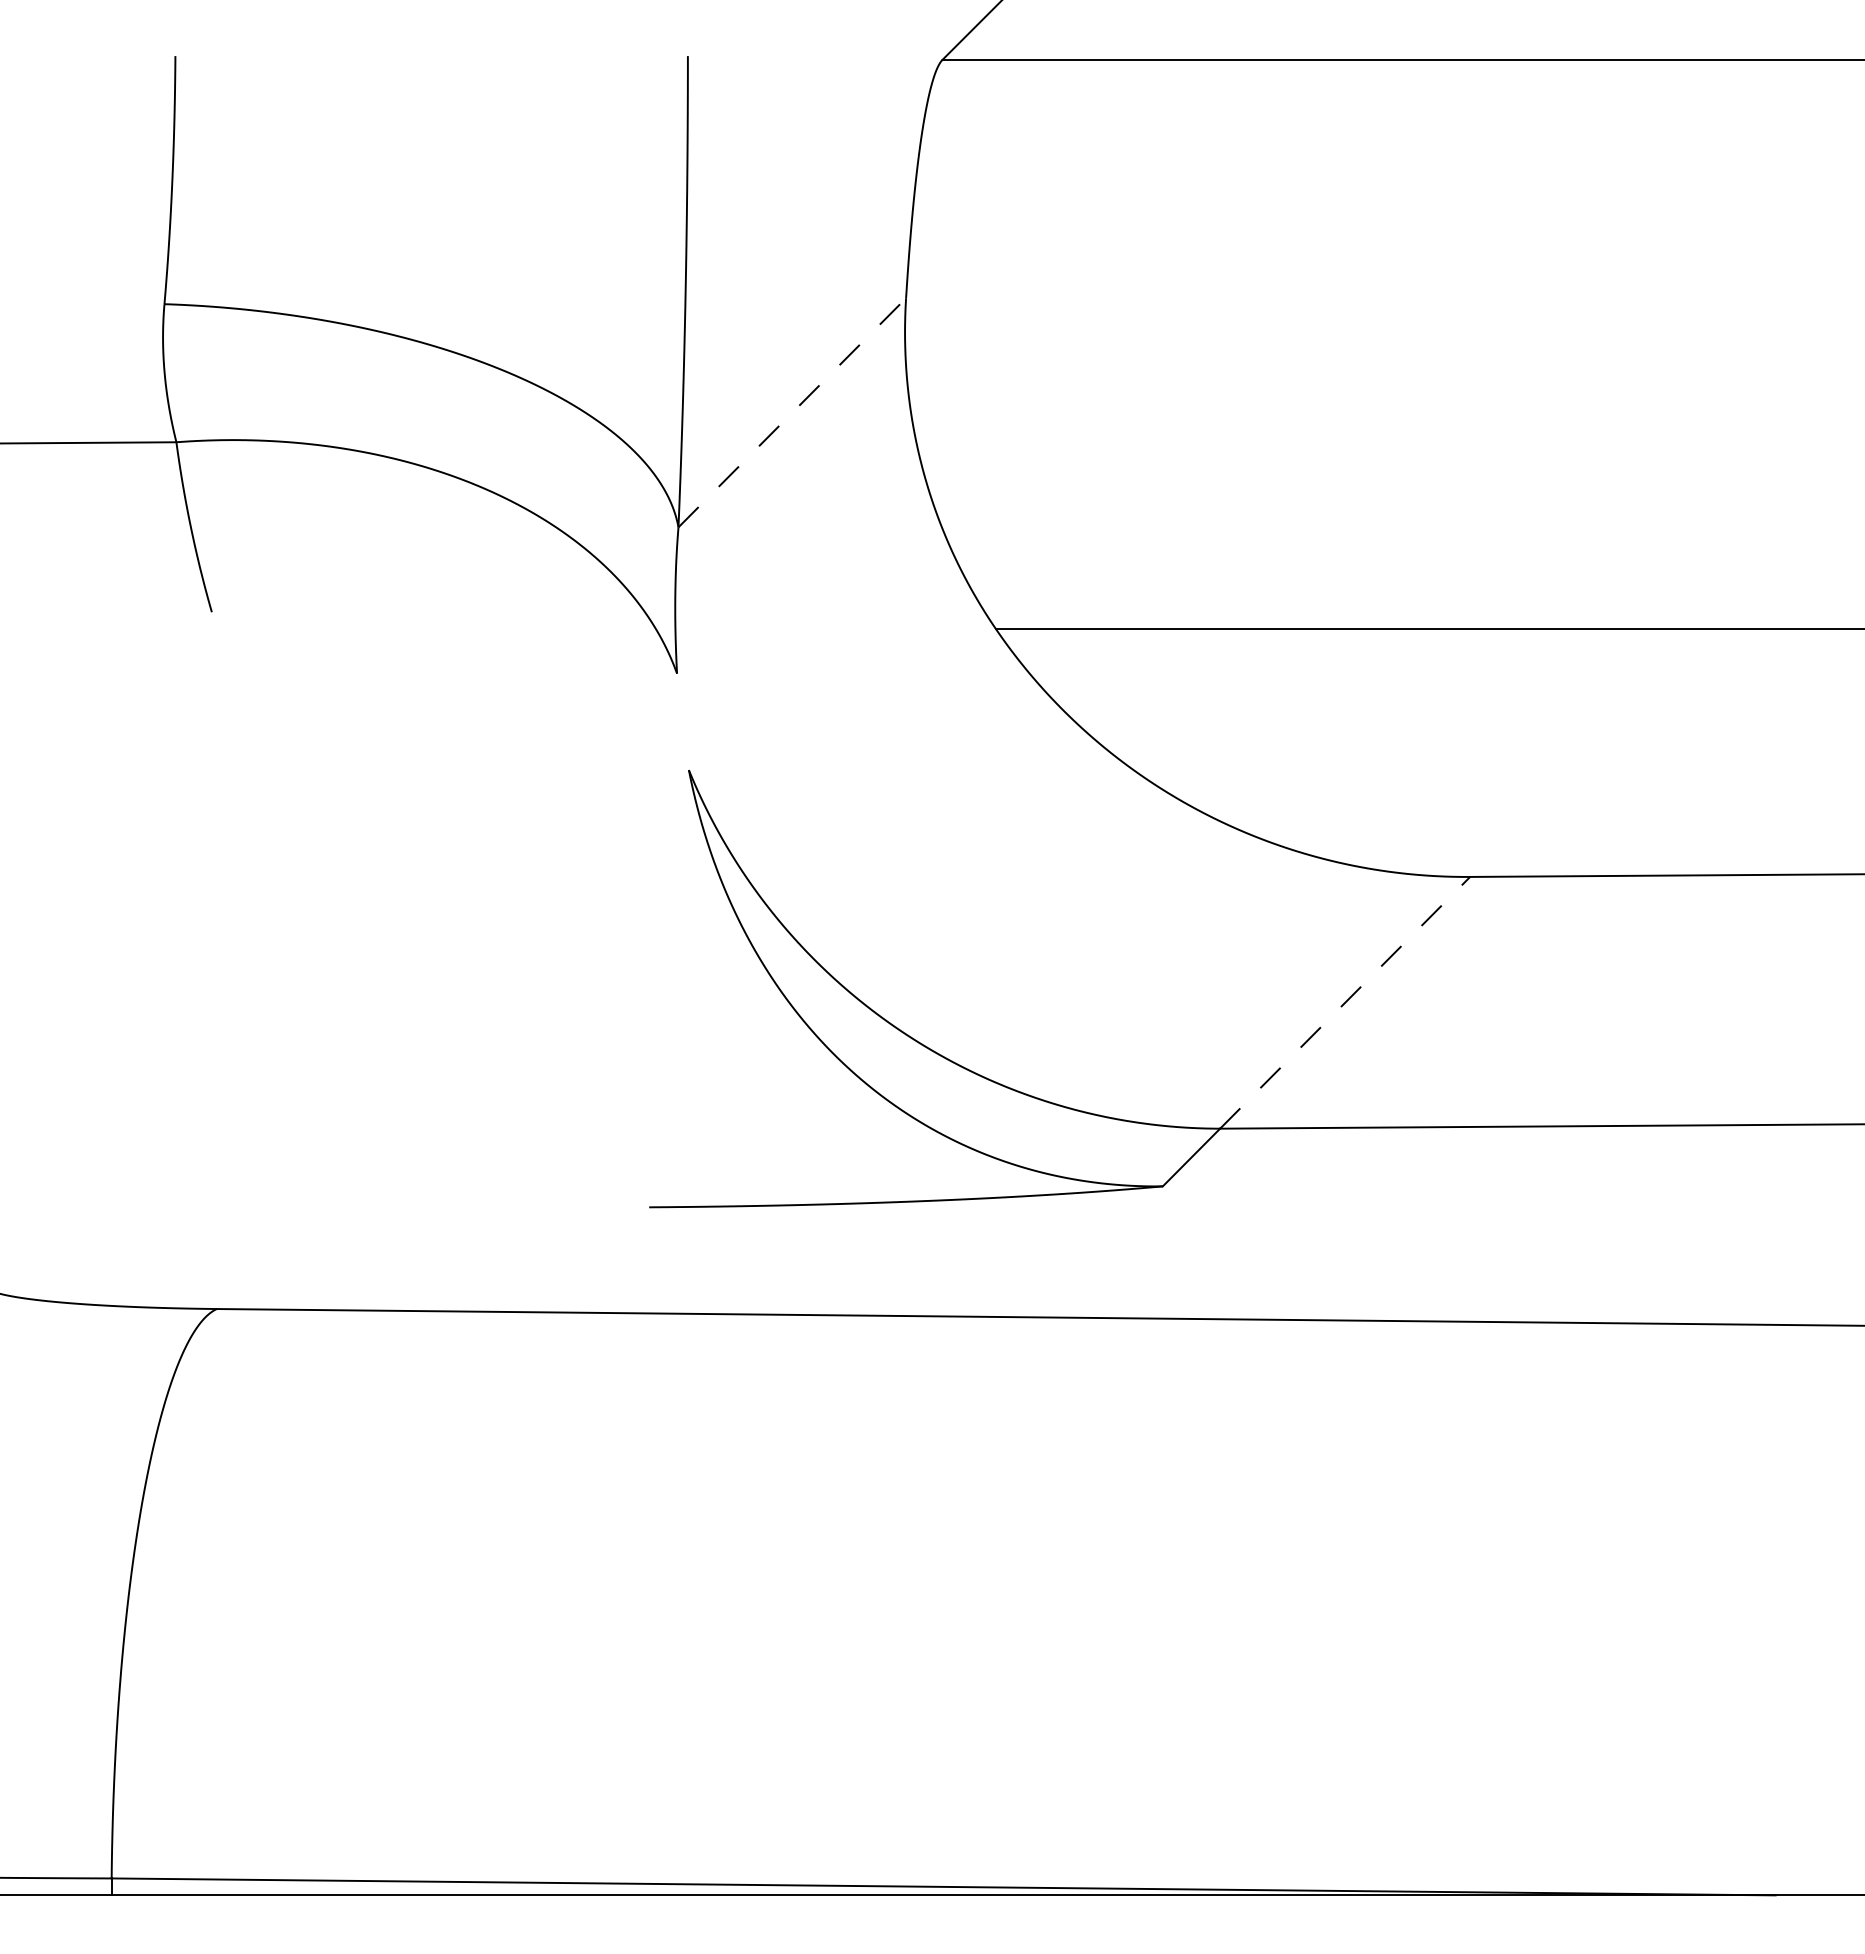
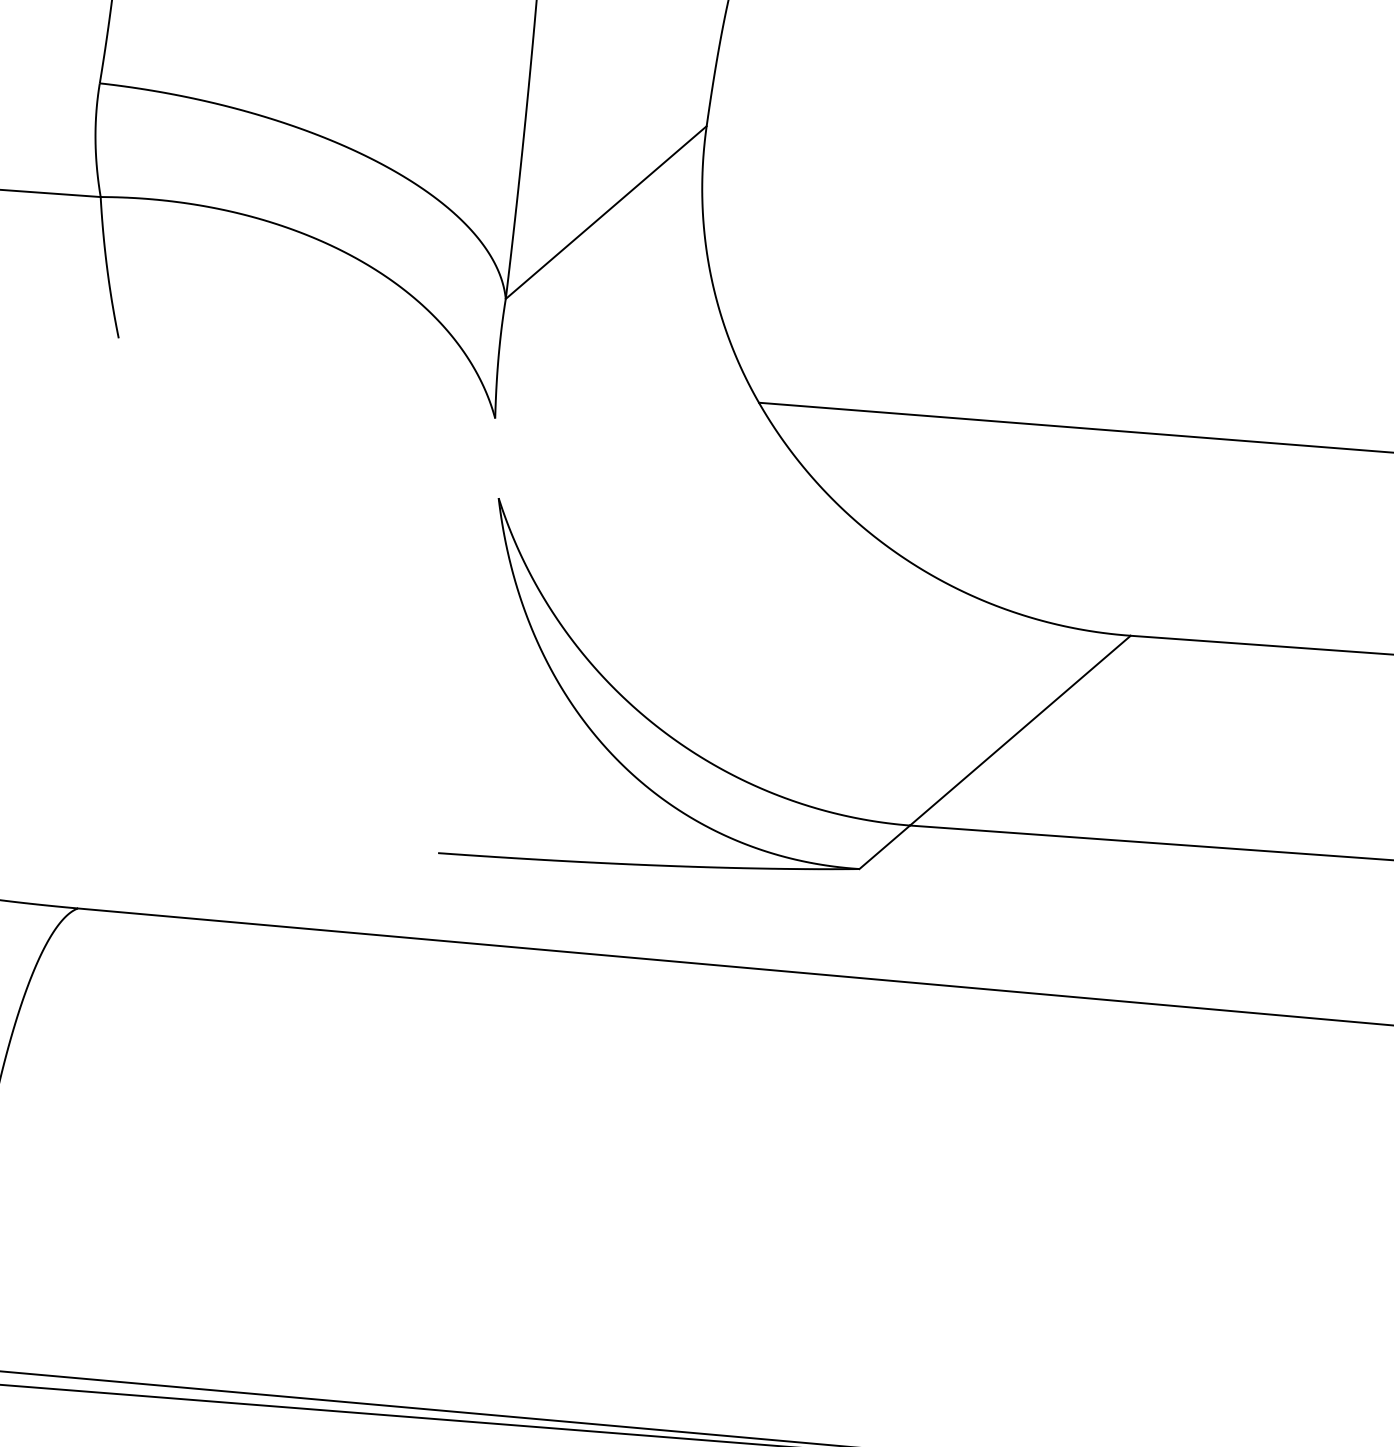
line: (792, 412) -> (606, 212), dashed -> solid
line: (1345, 1002) -> (1020, 730), dashed -> solid

